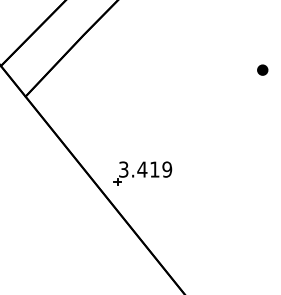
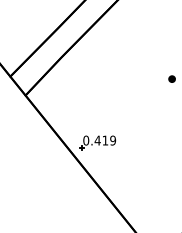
text: (124, 169) -> (86, 140), 3.419 -> 0.419

